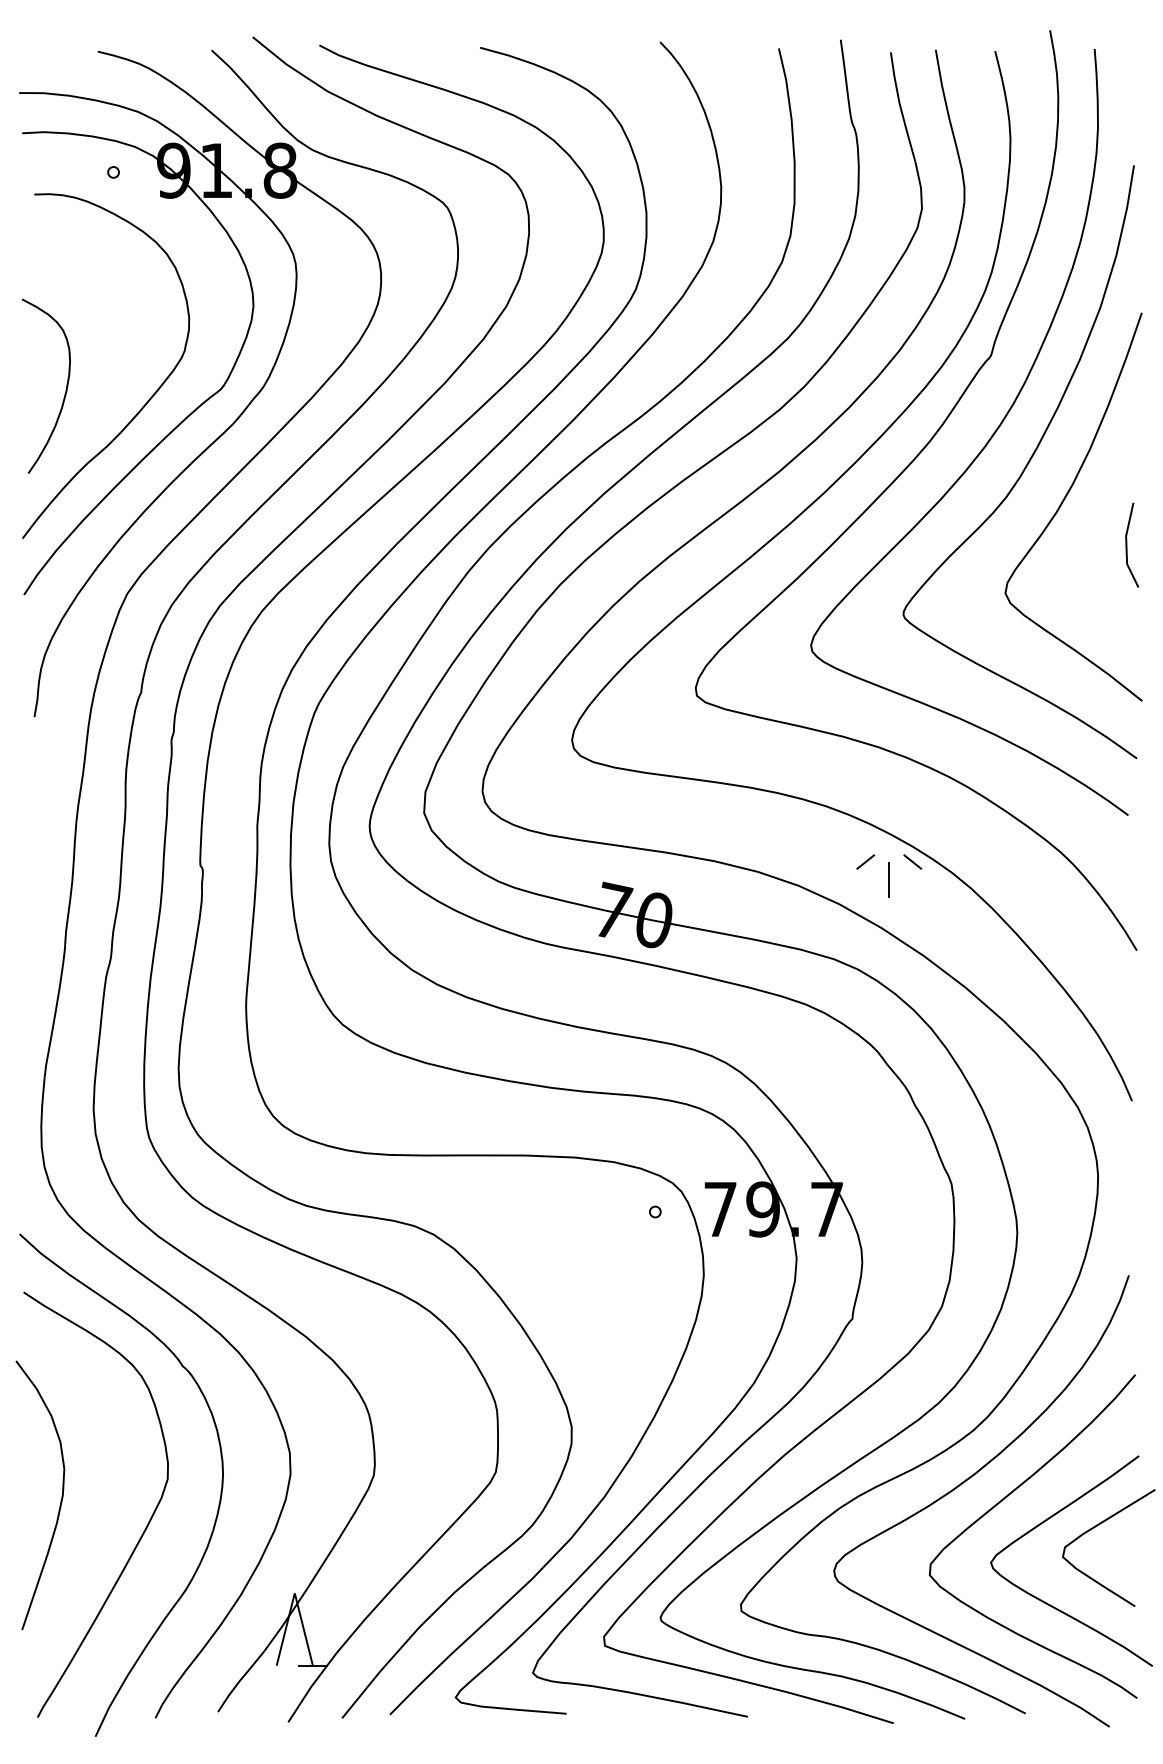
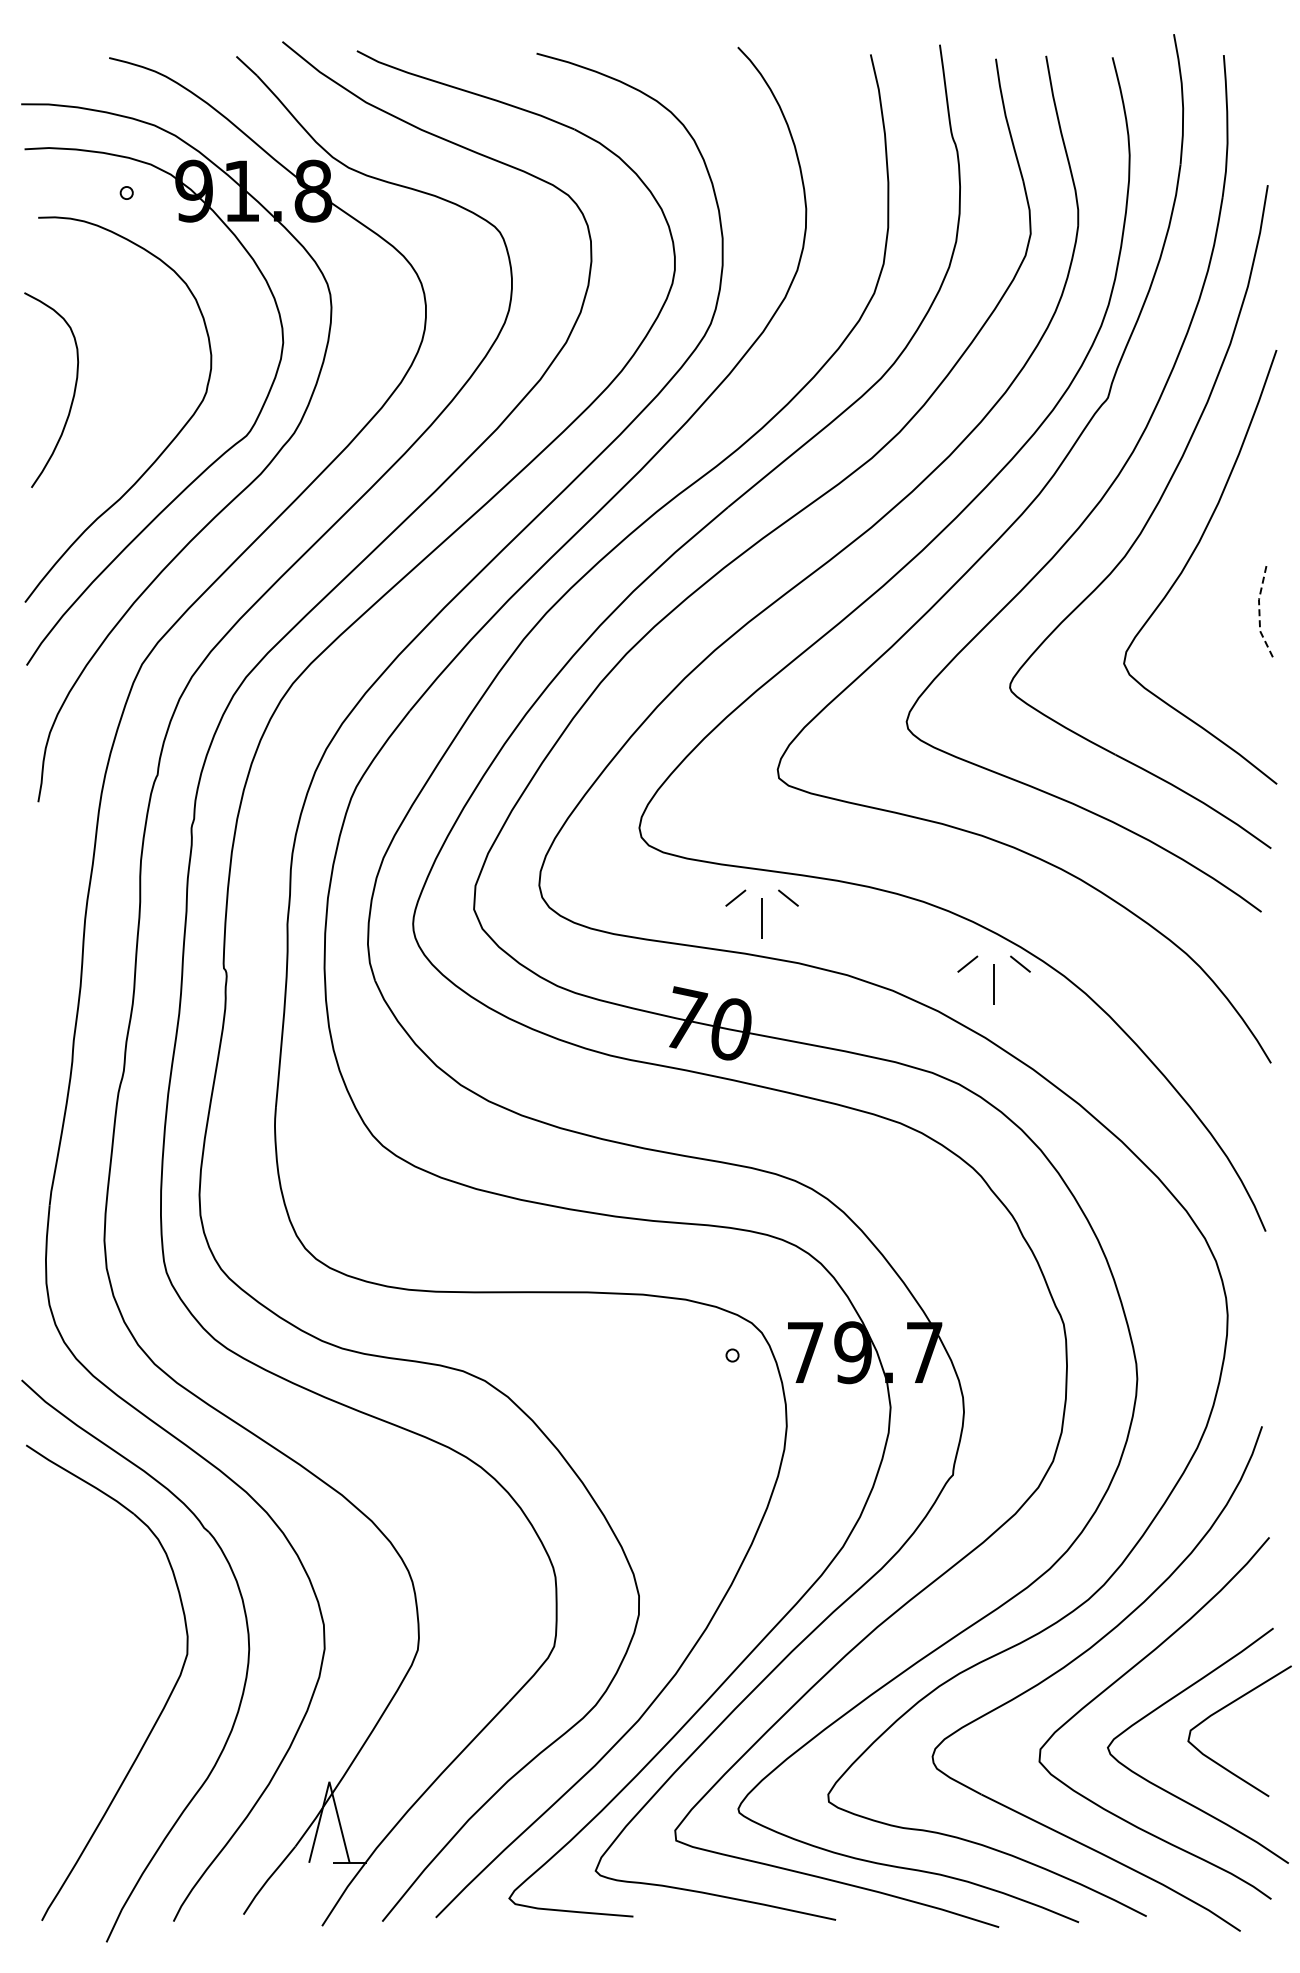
curve: (65, 387) -> (73, 391), moved
line: (1126, 545) -> (1259, 610), solid -> dashed
part: (681, 816) -> (761, 913), added
curve: (60, 1500) -> (67, 1678), removed

